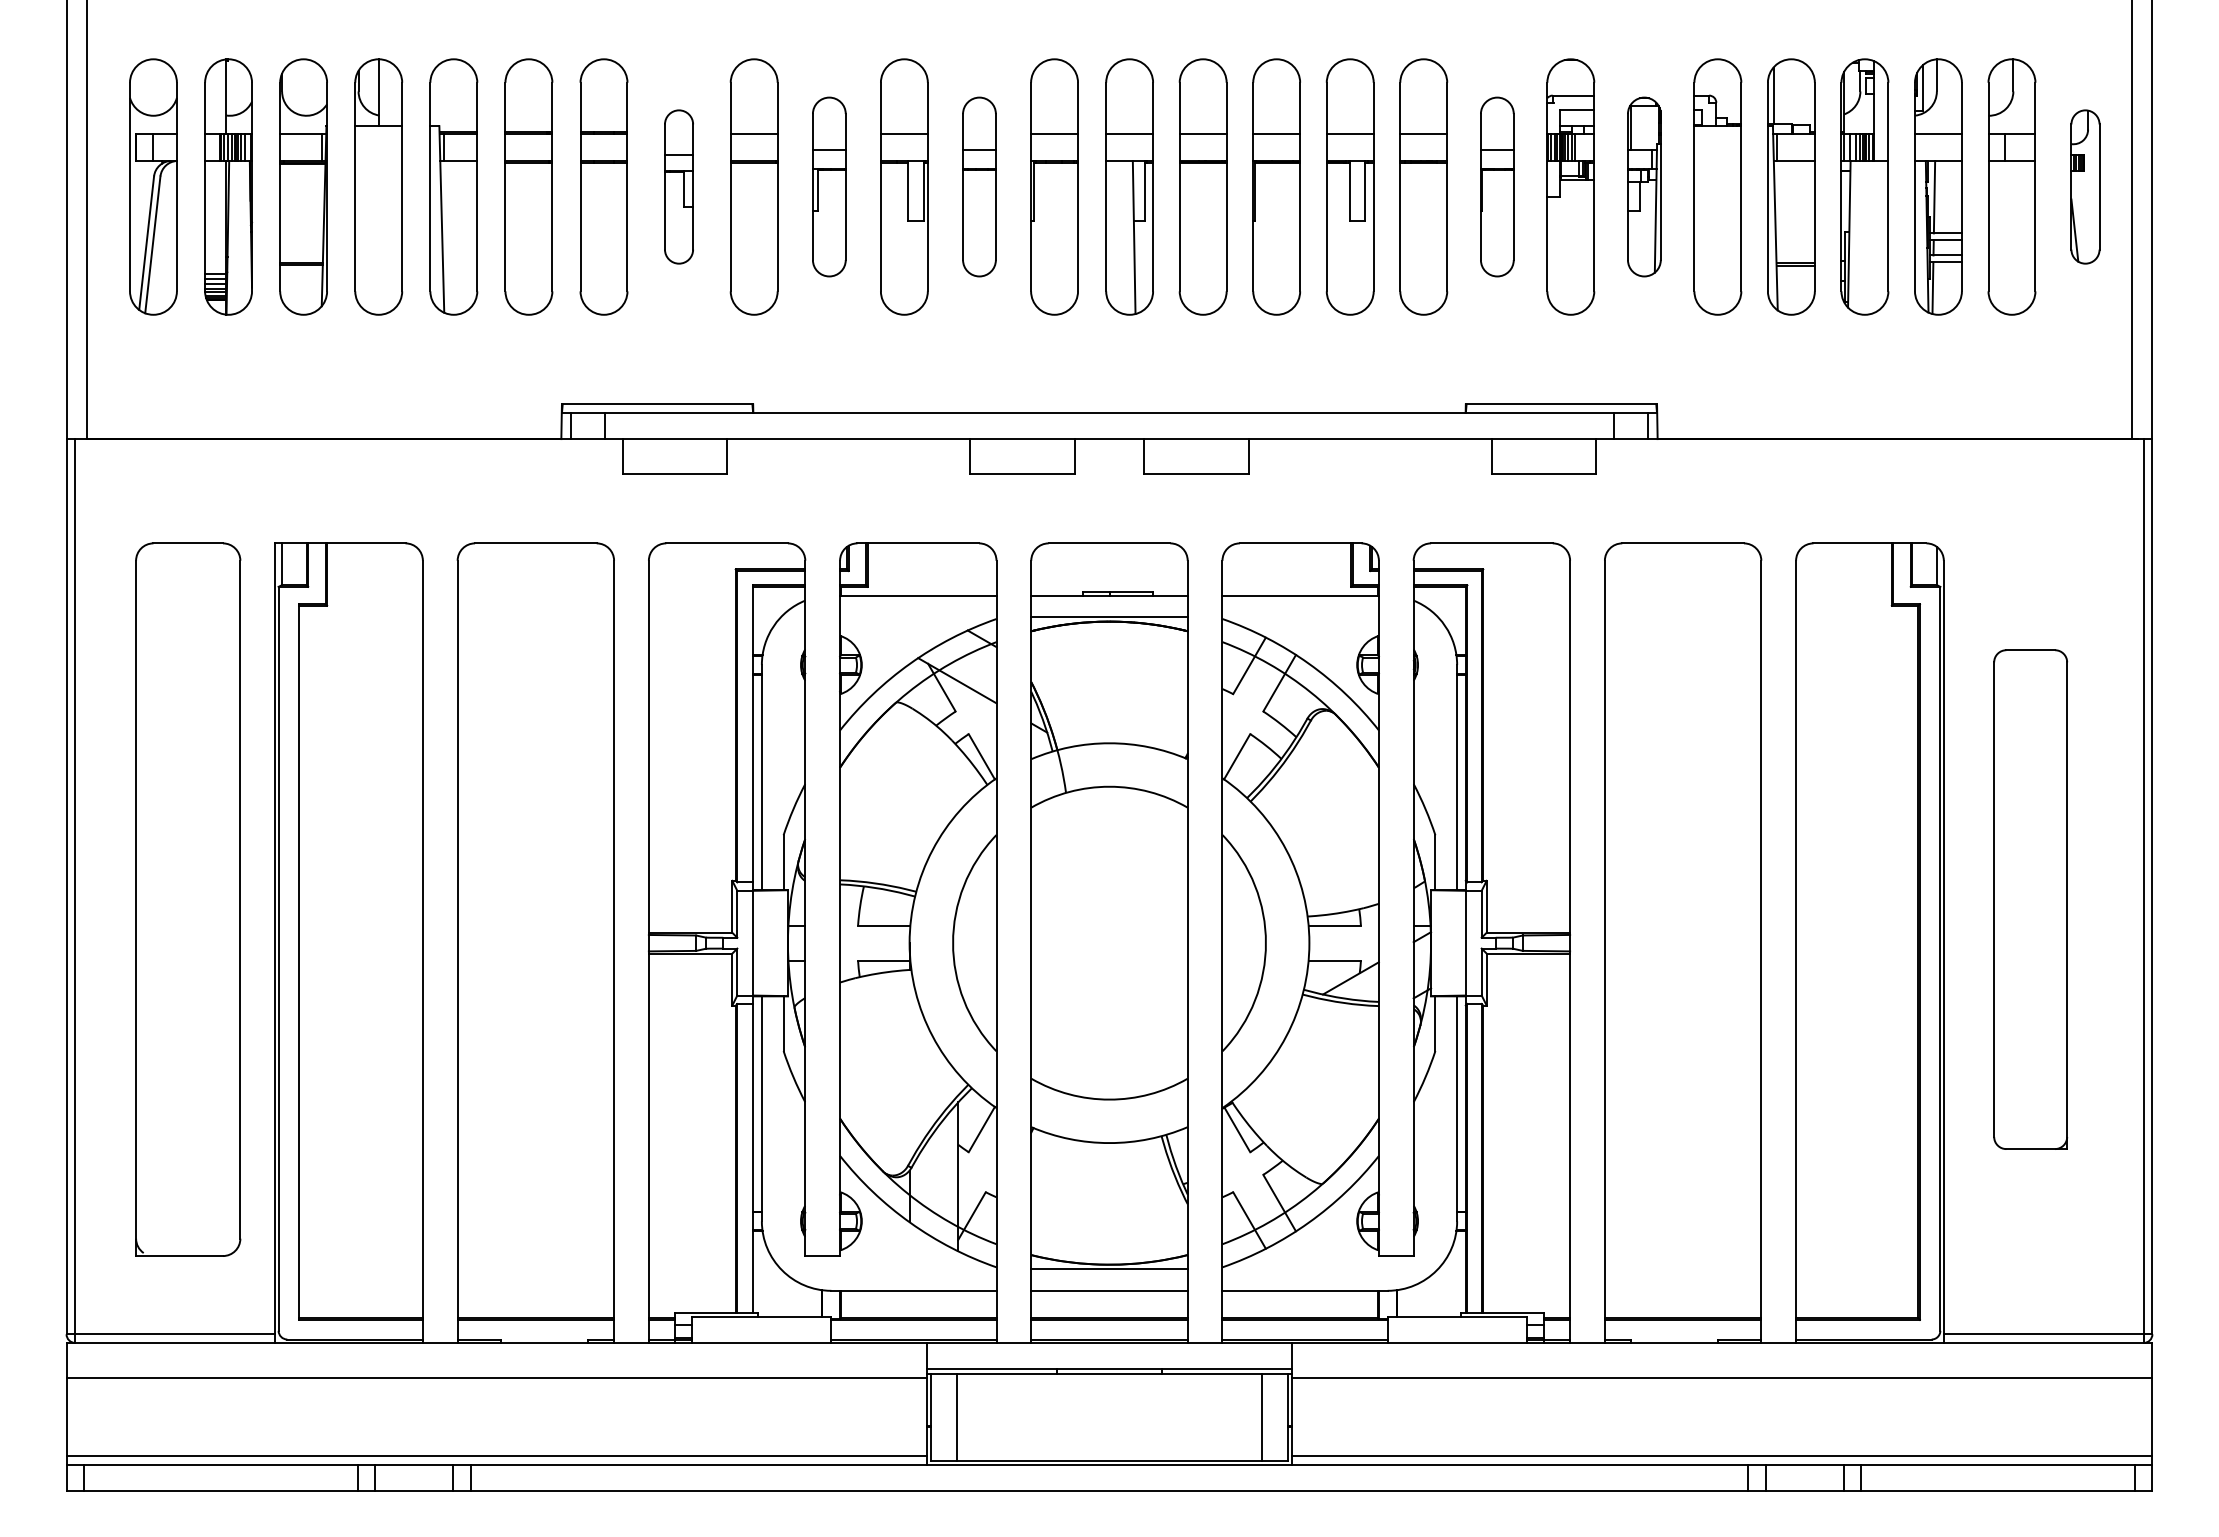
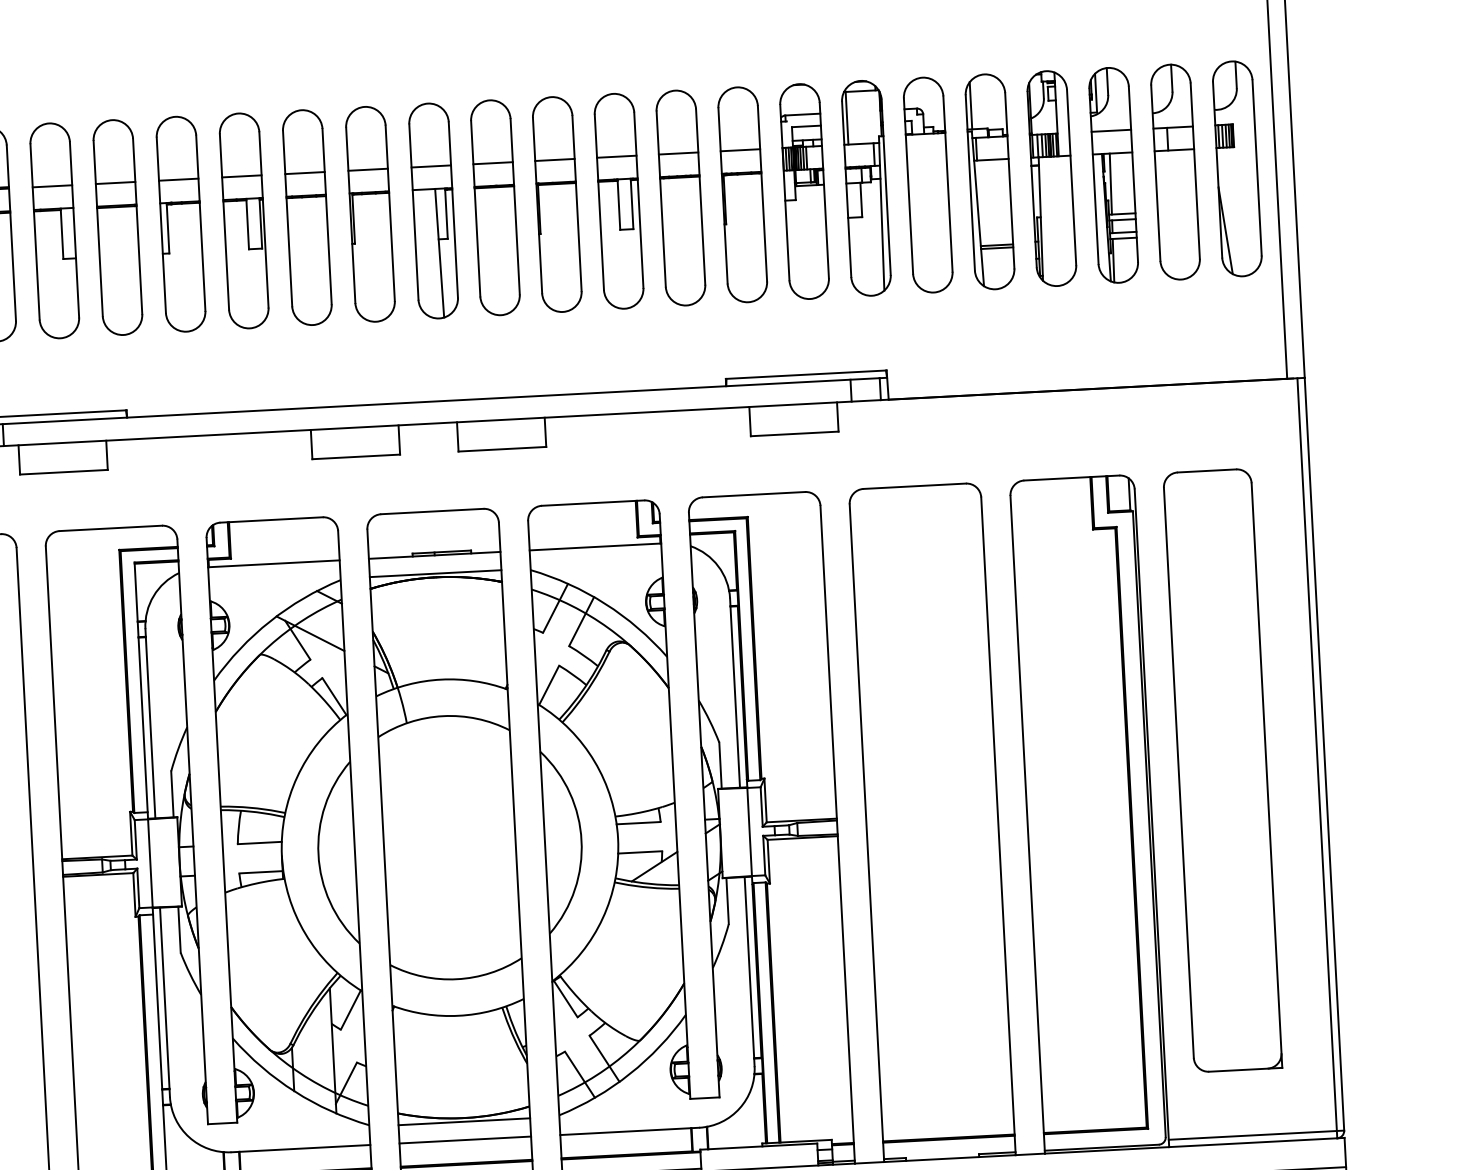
part: (678, 186) -> (54, 230), size x1.67
part: (829, 186) -> (181, 223), size x1.43
part: (979, 186) -> (307, 217), size x1.43
part: (1497, 186) -> (742, 194), size x1.43
part: (1644, 186) -> (866, 187), size x1.43
part: (2085, 186) -> (1237, 168), size x1.67
part: (2030, 899) -> (1222, 770), size x1.43

